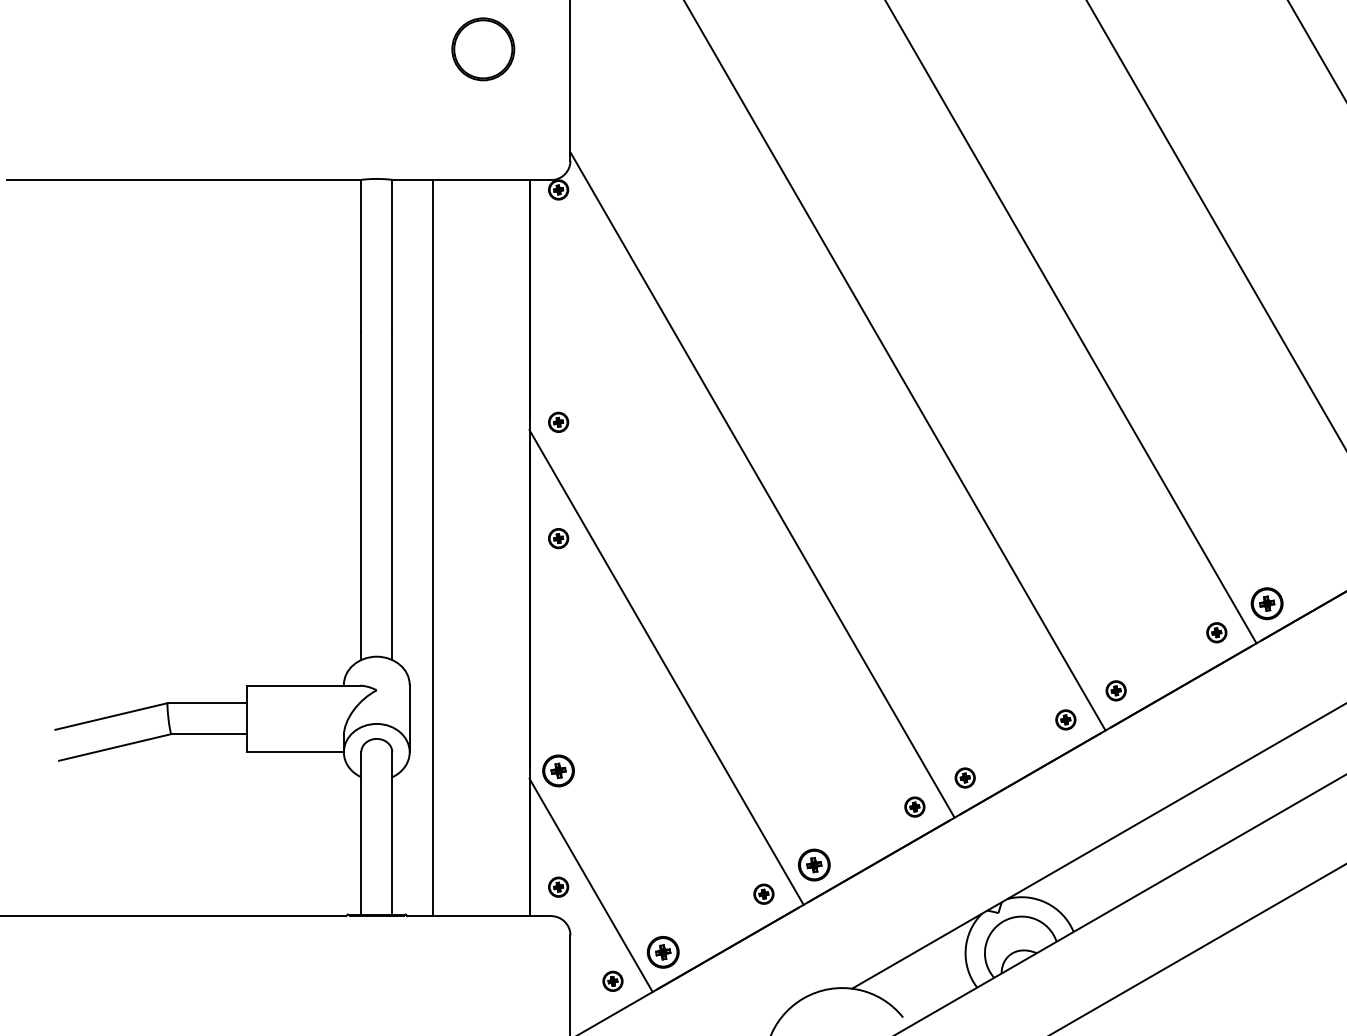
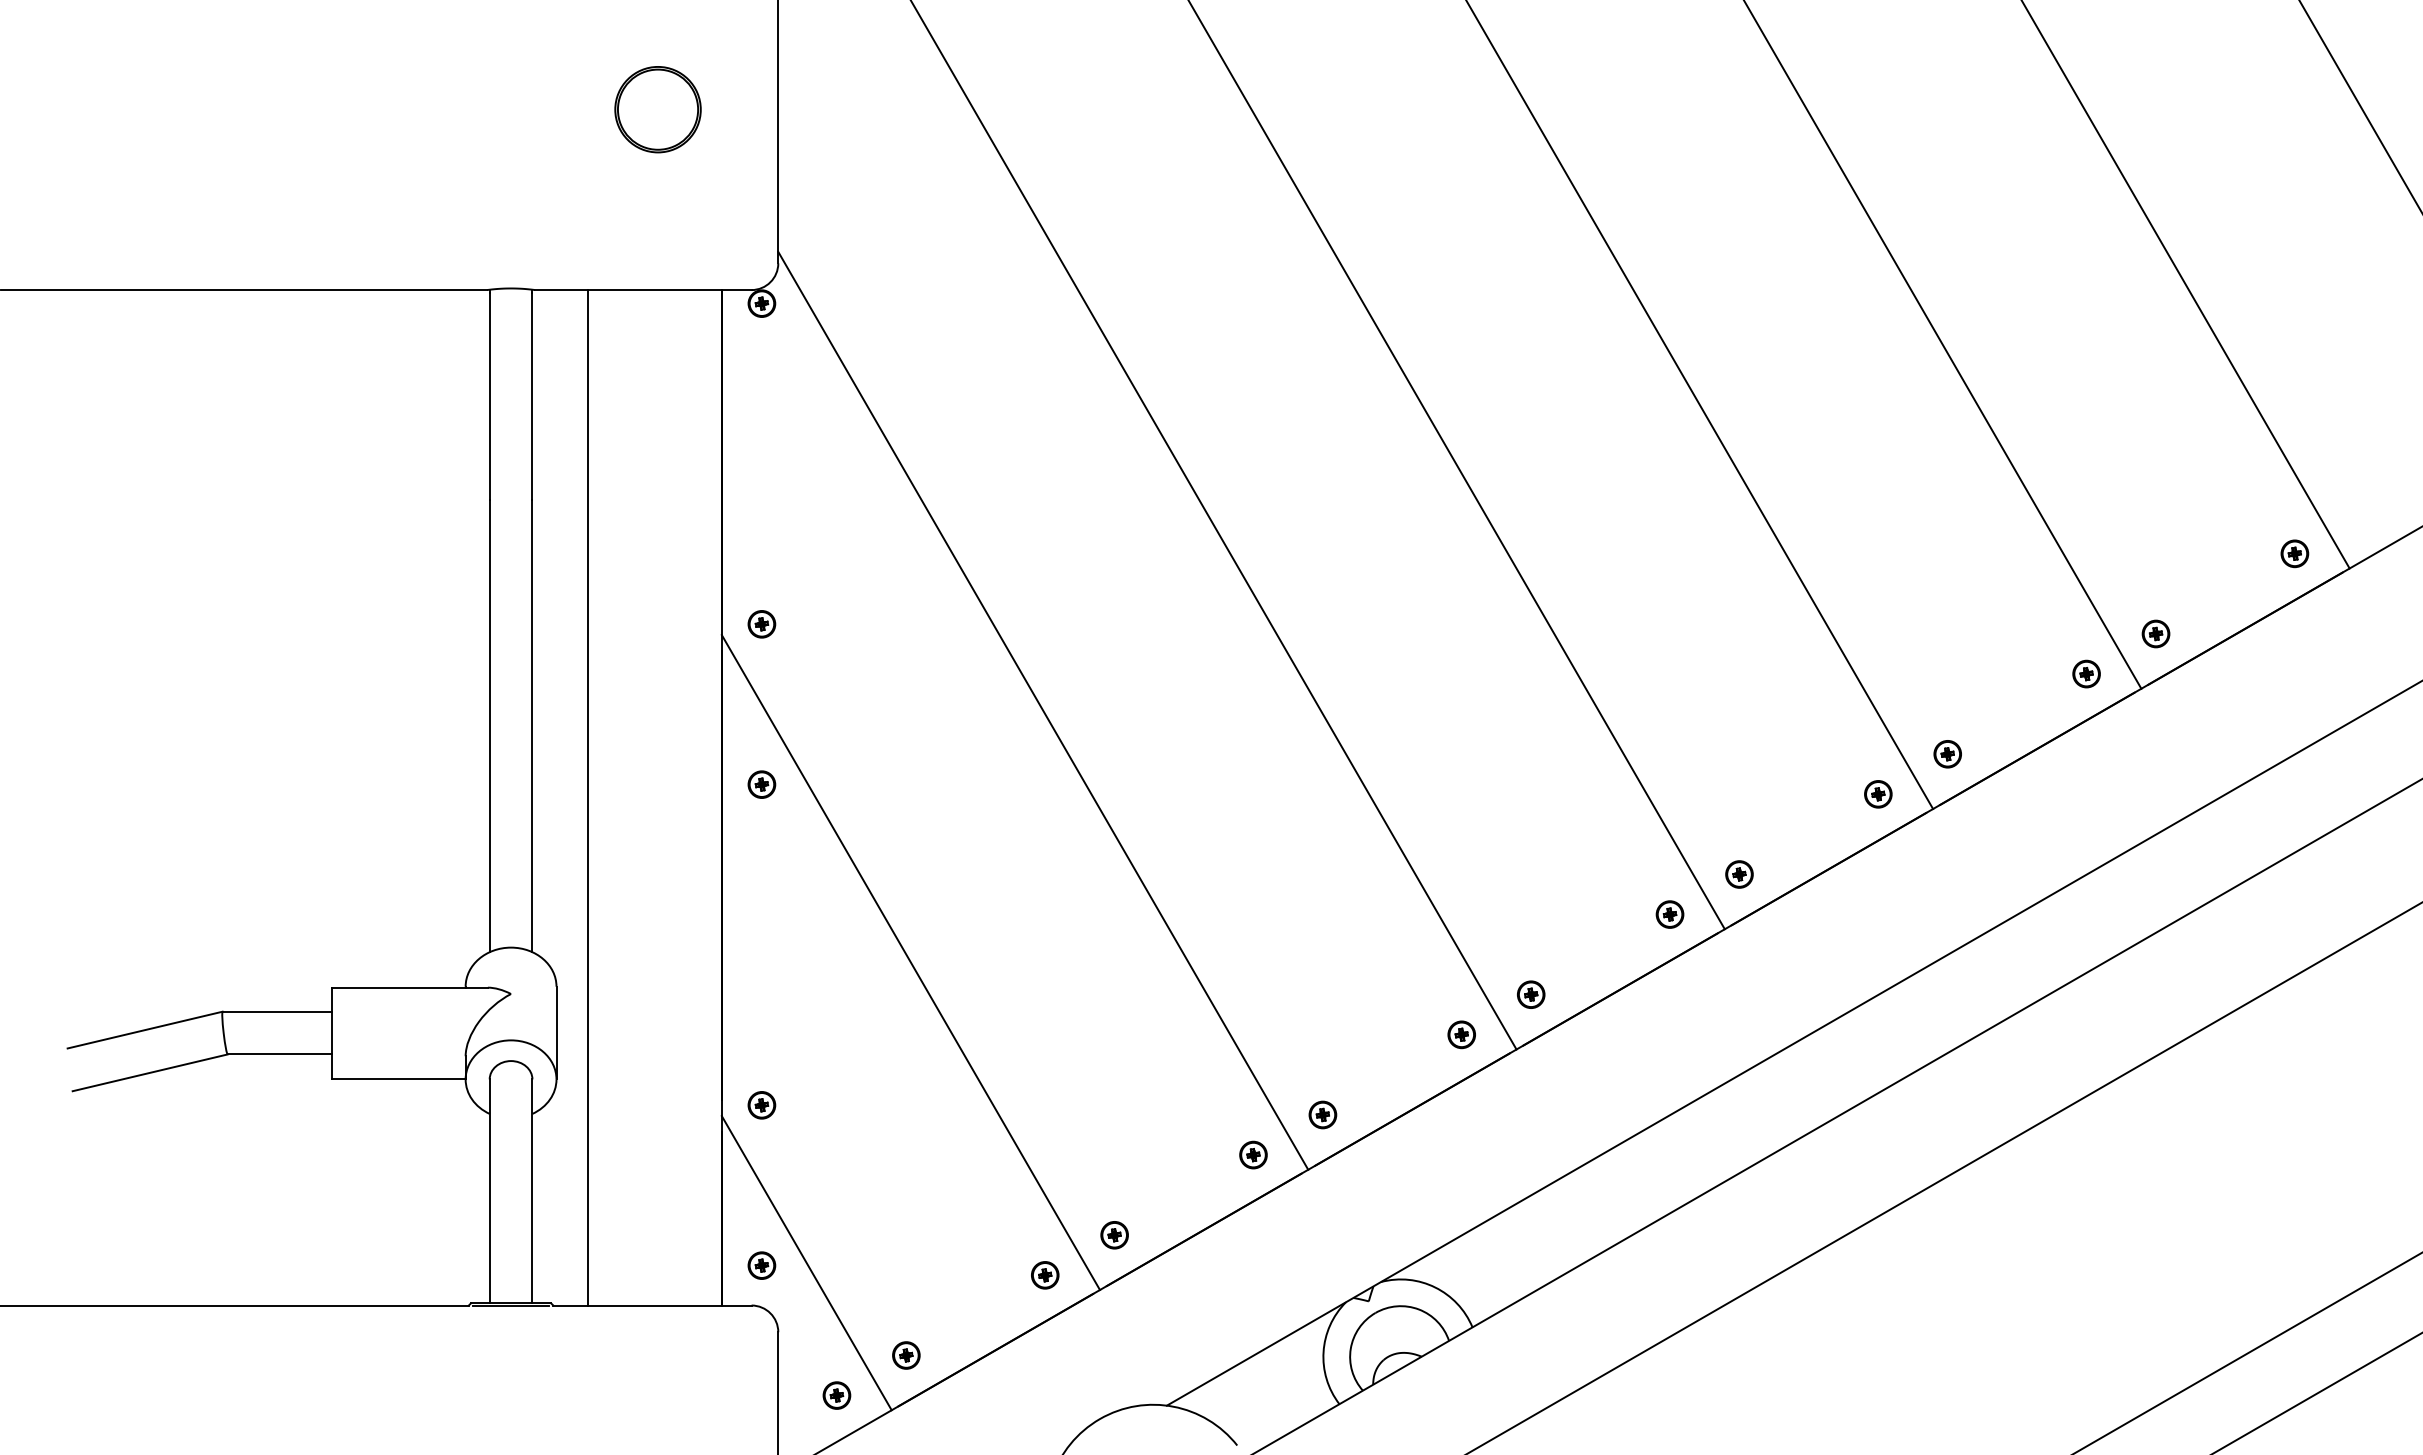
part: (1267, 603) -> (1739, 874), size x0.62
part: (558, 771) -> (761, 1105), size x0.62
part: (814, 865) -> (1114, 1235), size x0.62
part: (663, 952) -> (906, 1355), size x0.62

